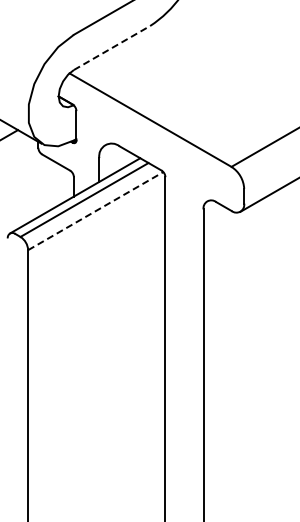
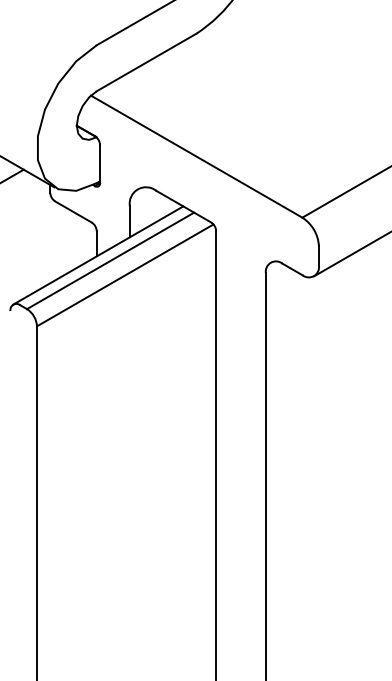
line: (112, 47) -> (147, 61), dashed -> solid
line: (96, 210) -> (126, 274), dashed -> solid

